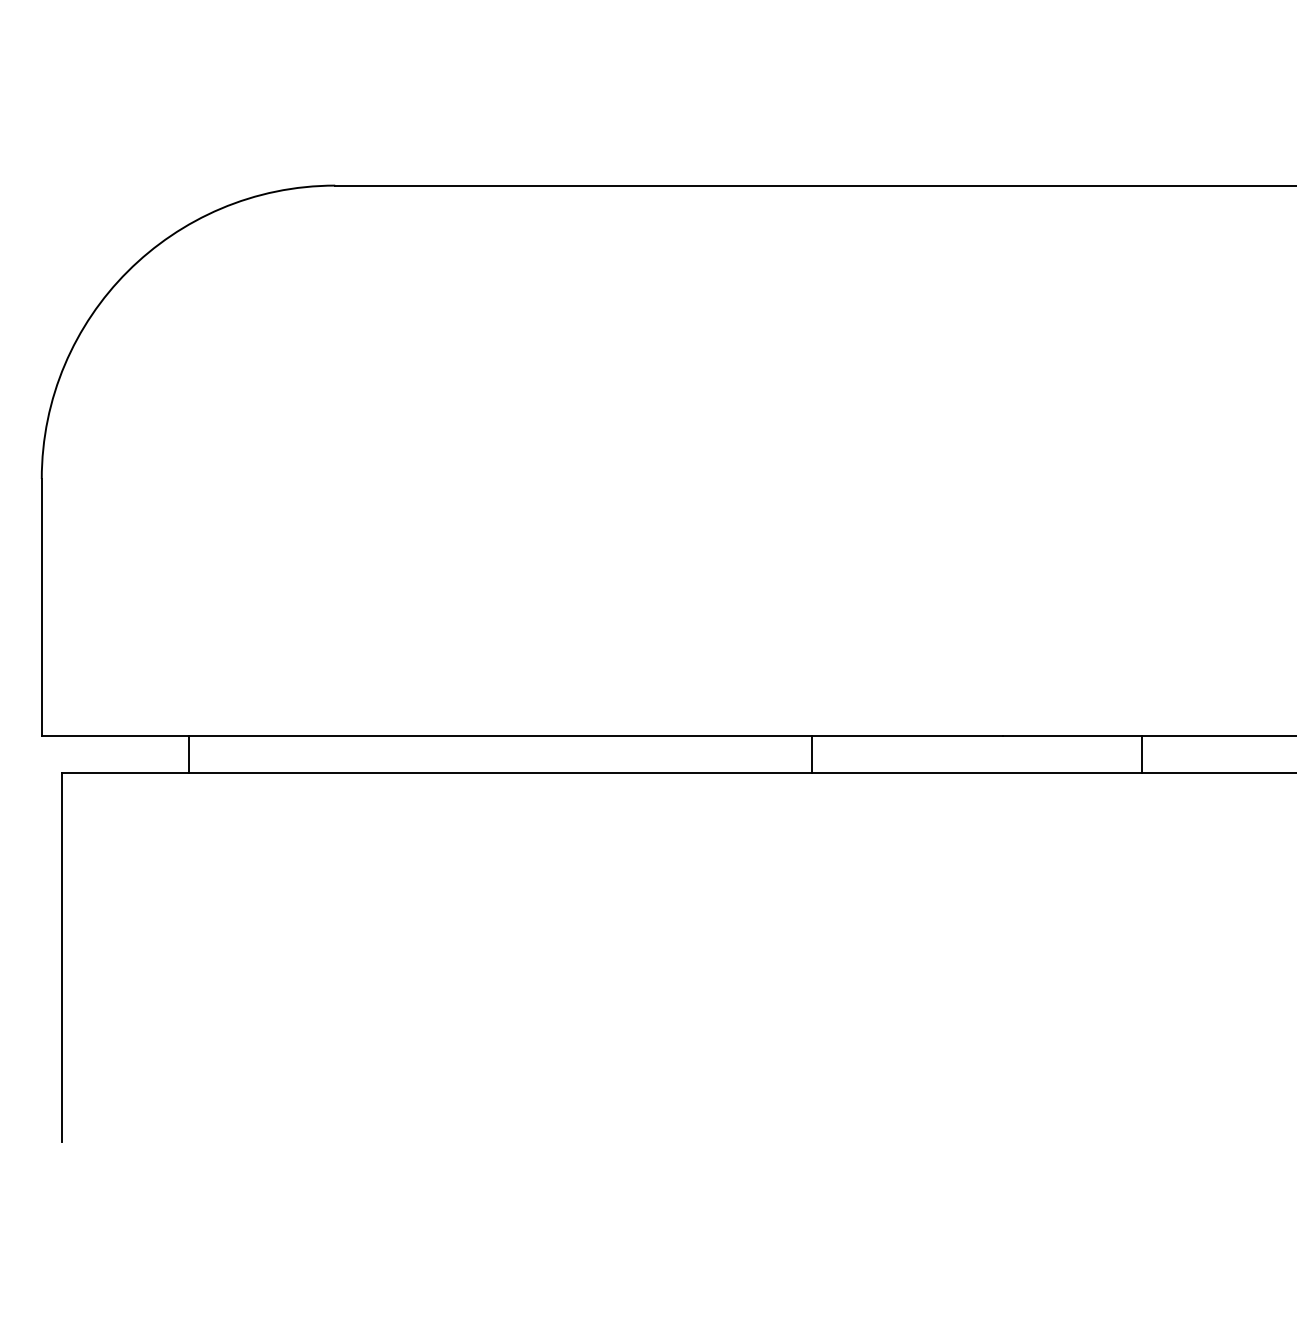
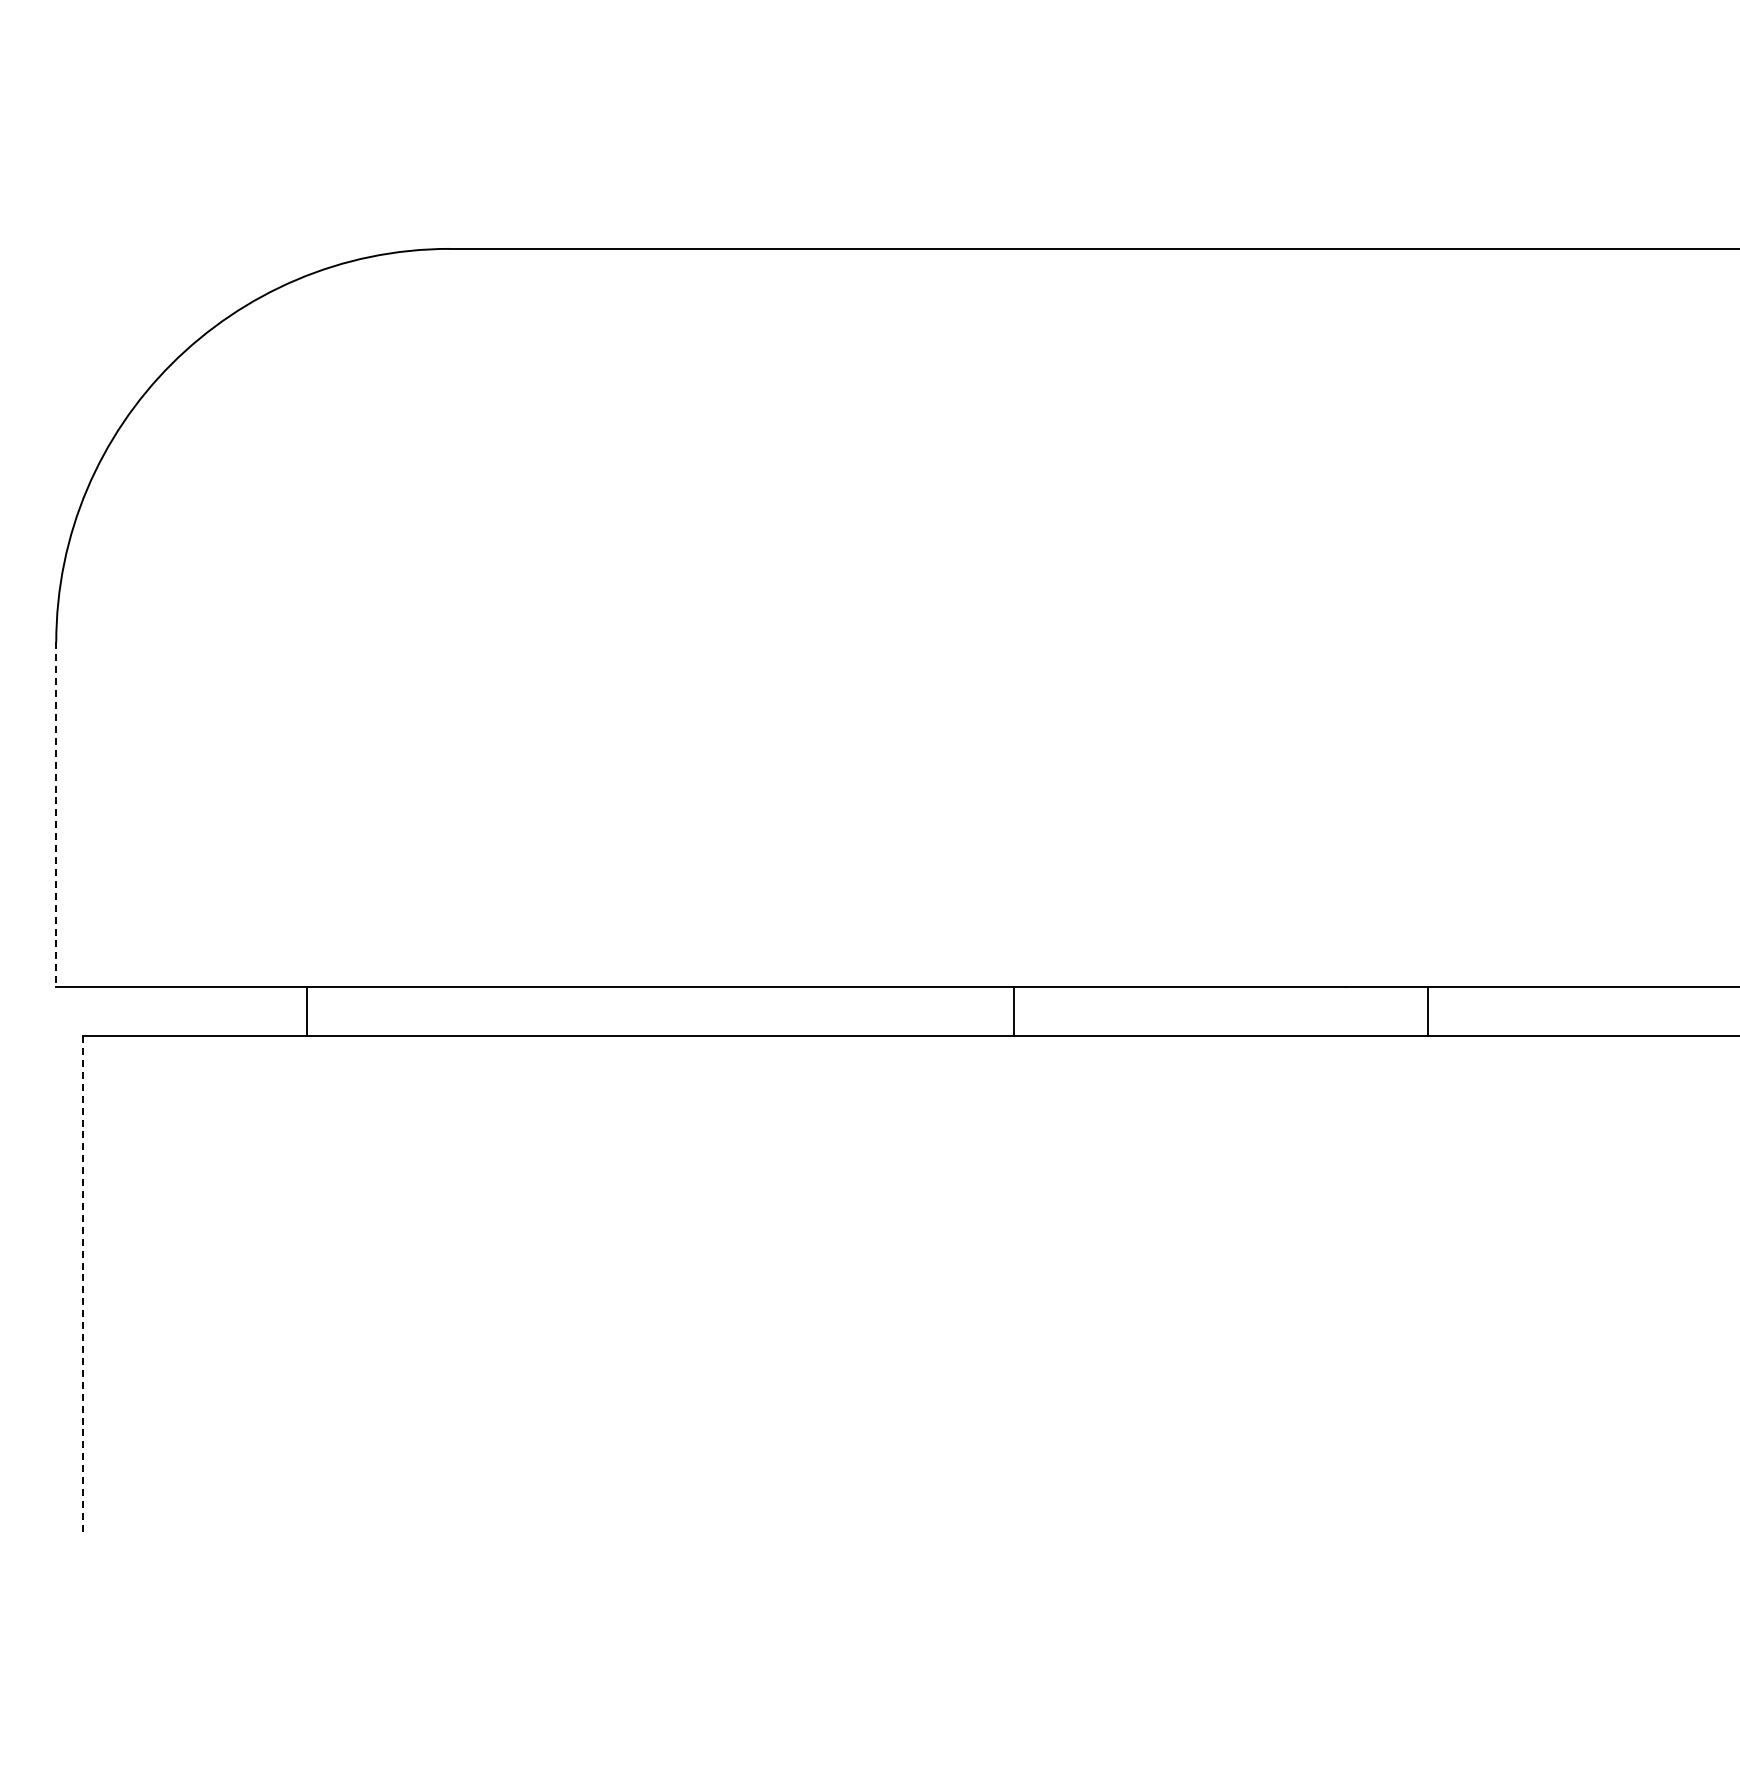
line: (41, 608) -> (56, 815), solid -> dashed
line: (188, 754) -> (307, 1011), moved
line: (812, 754) -> (1014, 1011), moved
line: (1142, 754) -> (1428, 1011), moved
line: (61, 957) -> (82, 1284), solid -> dashed

